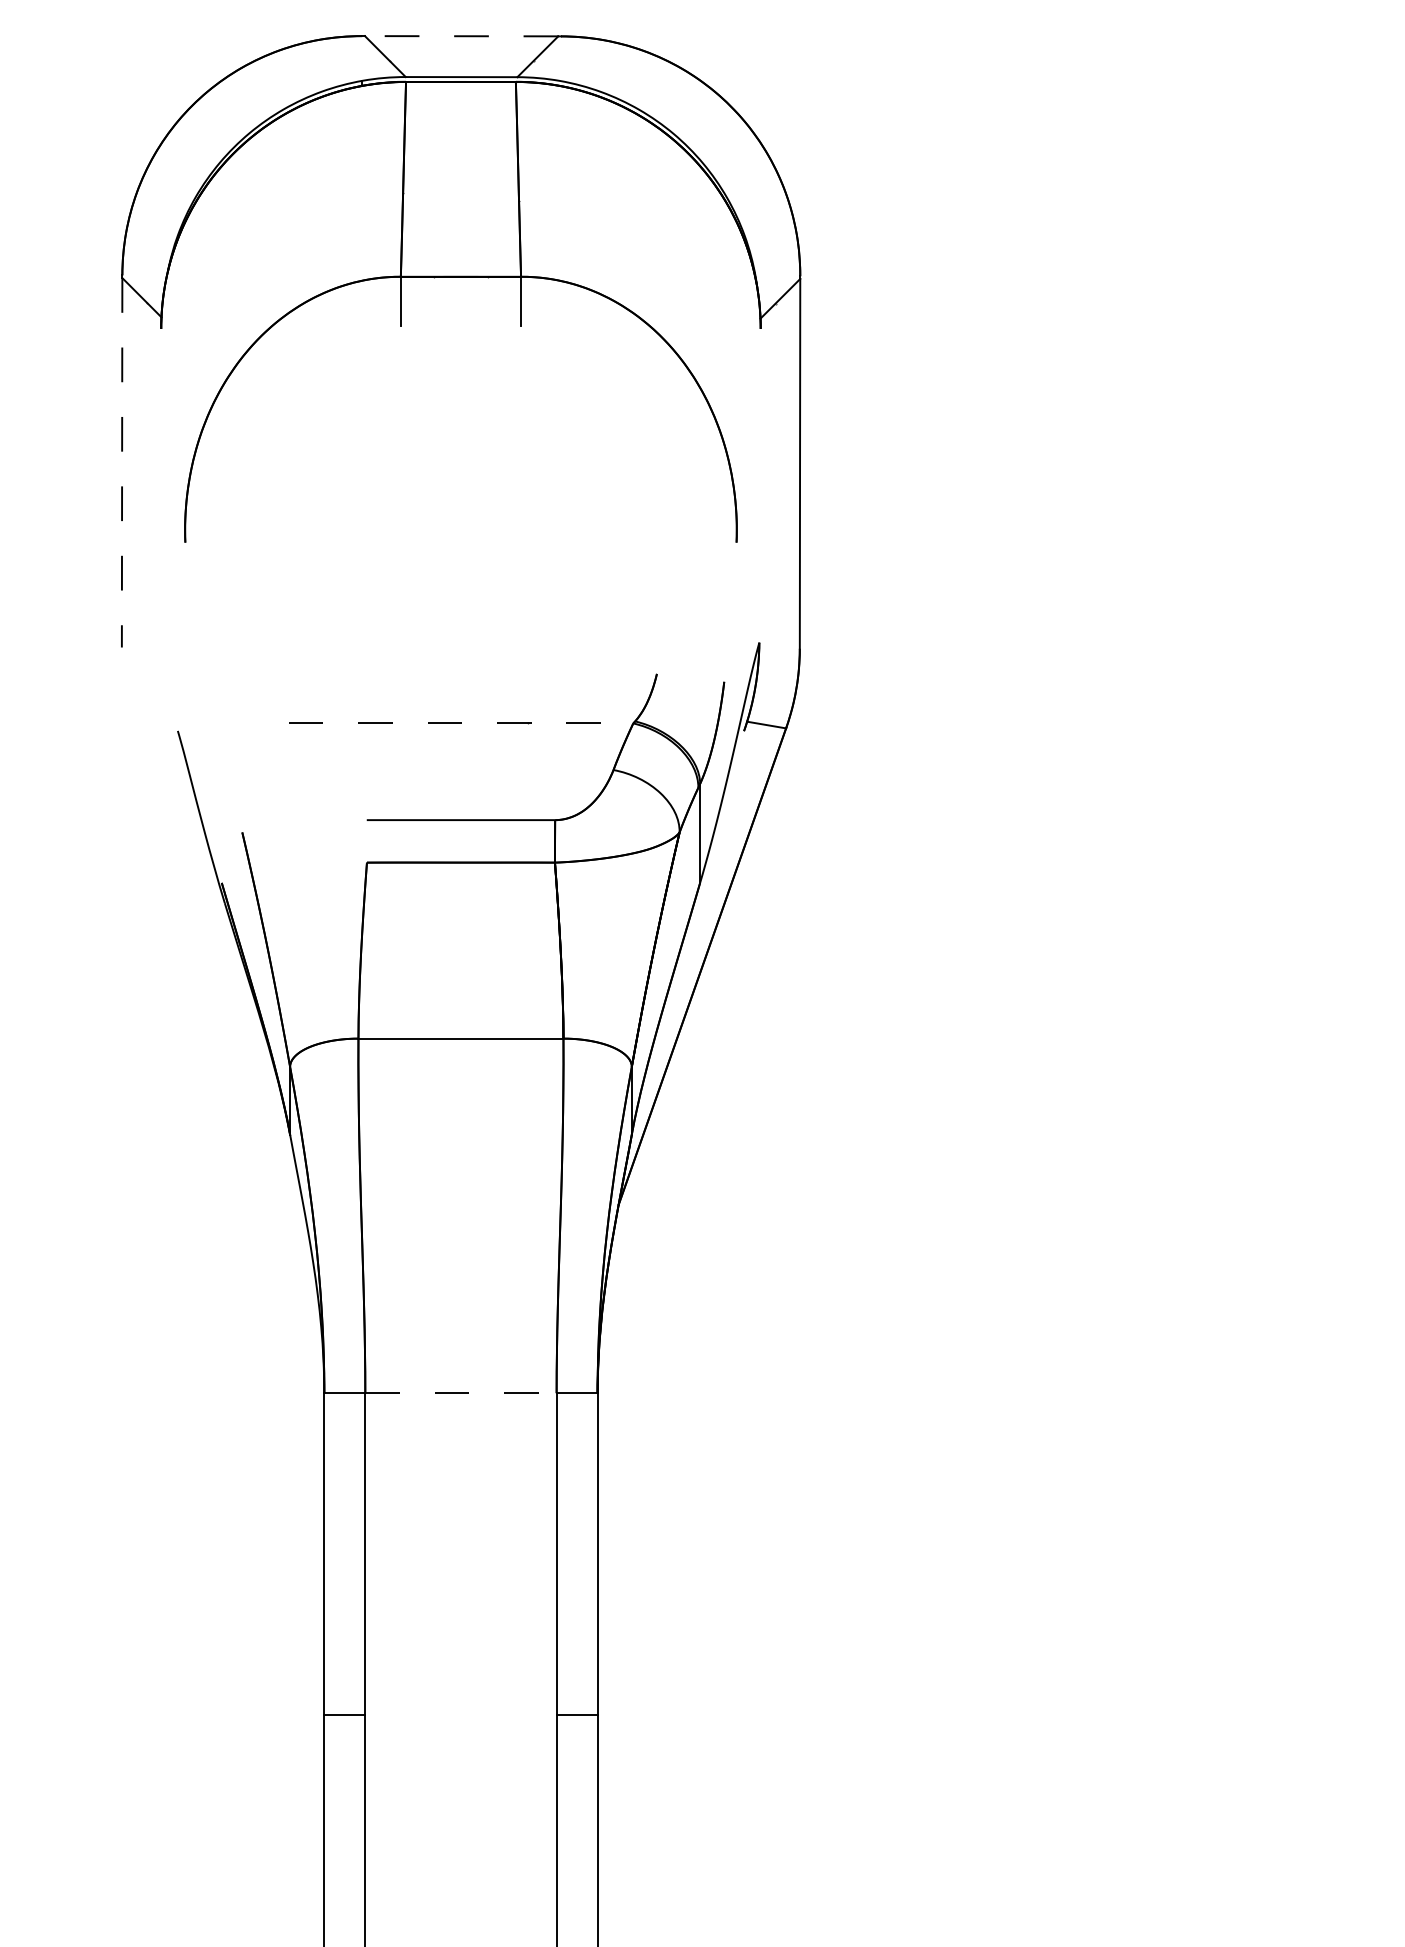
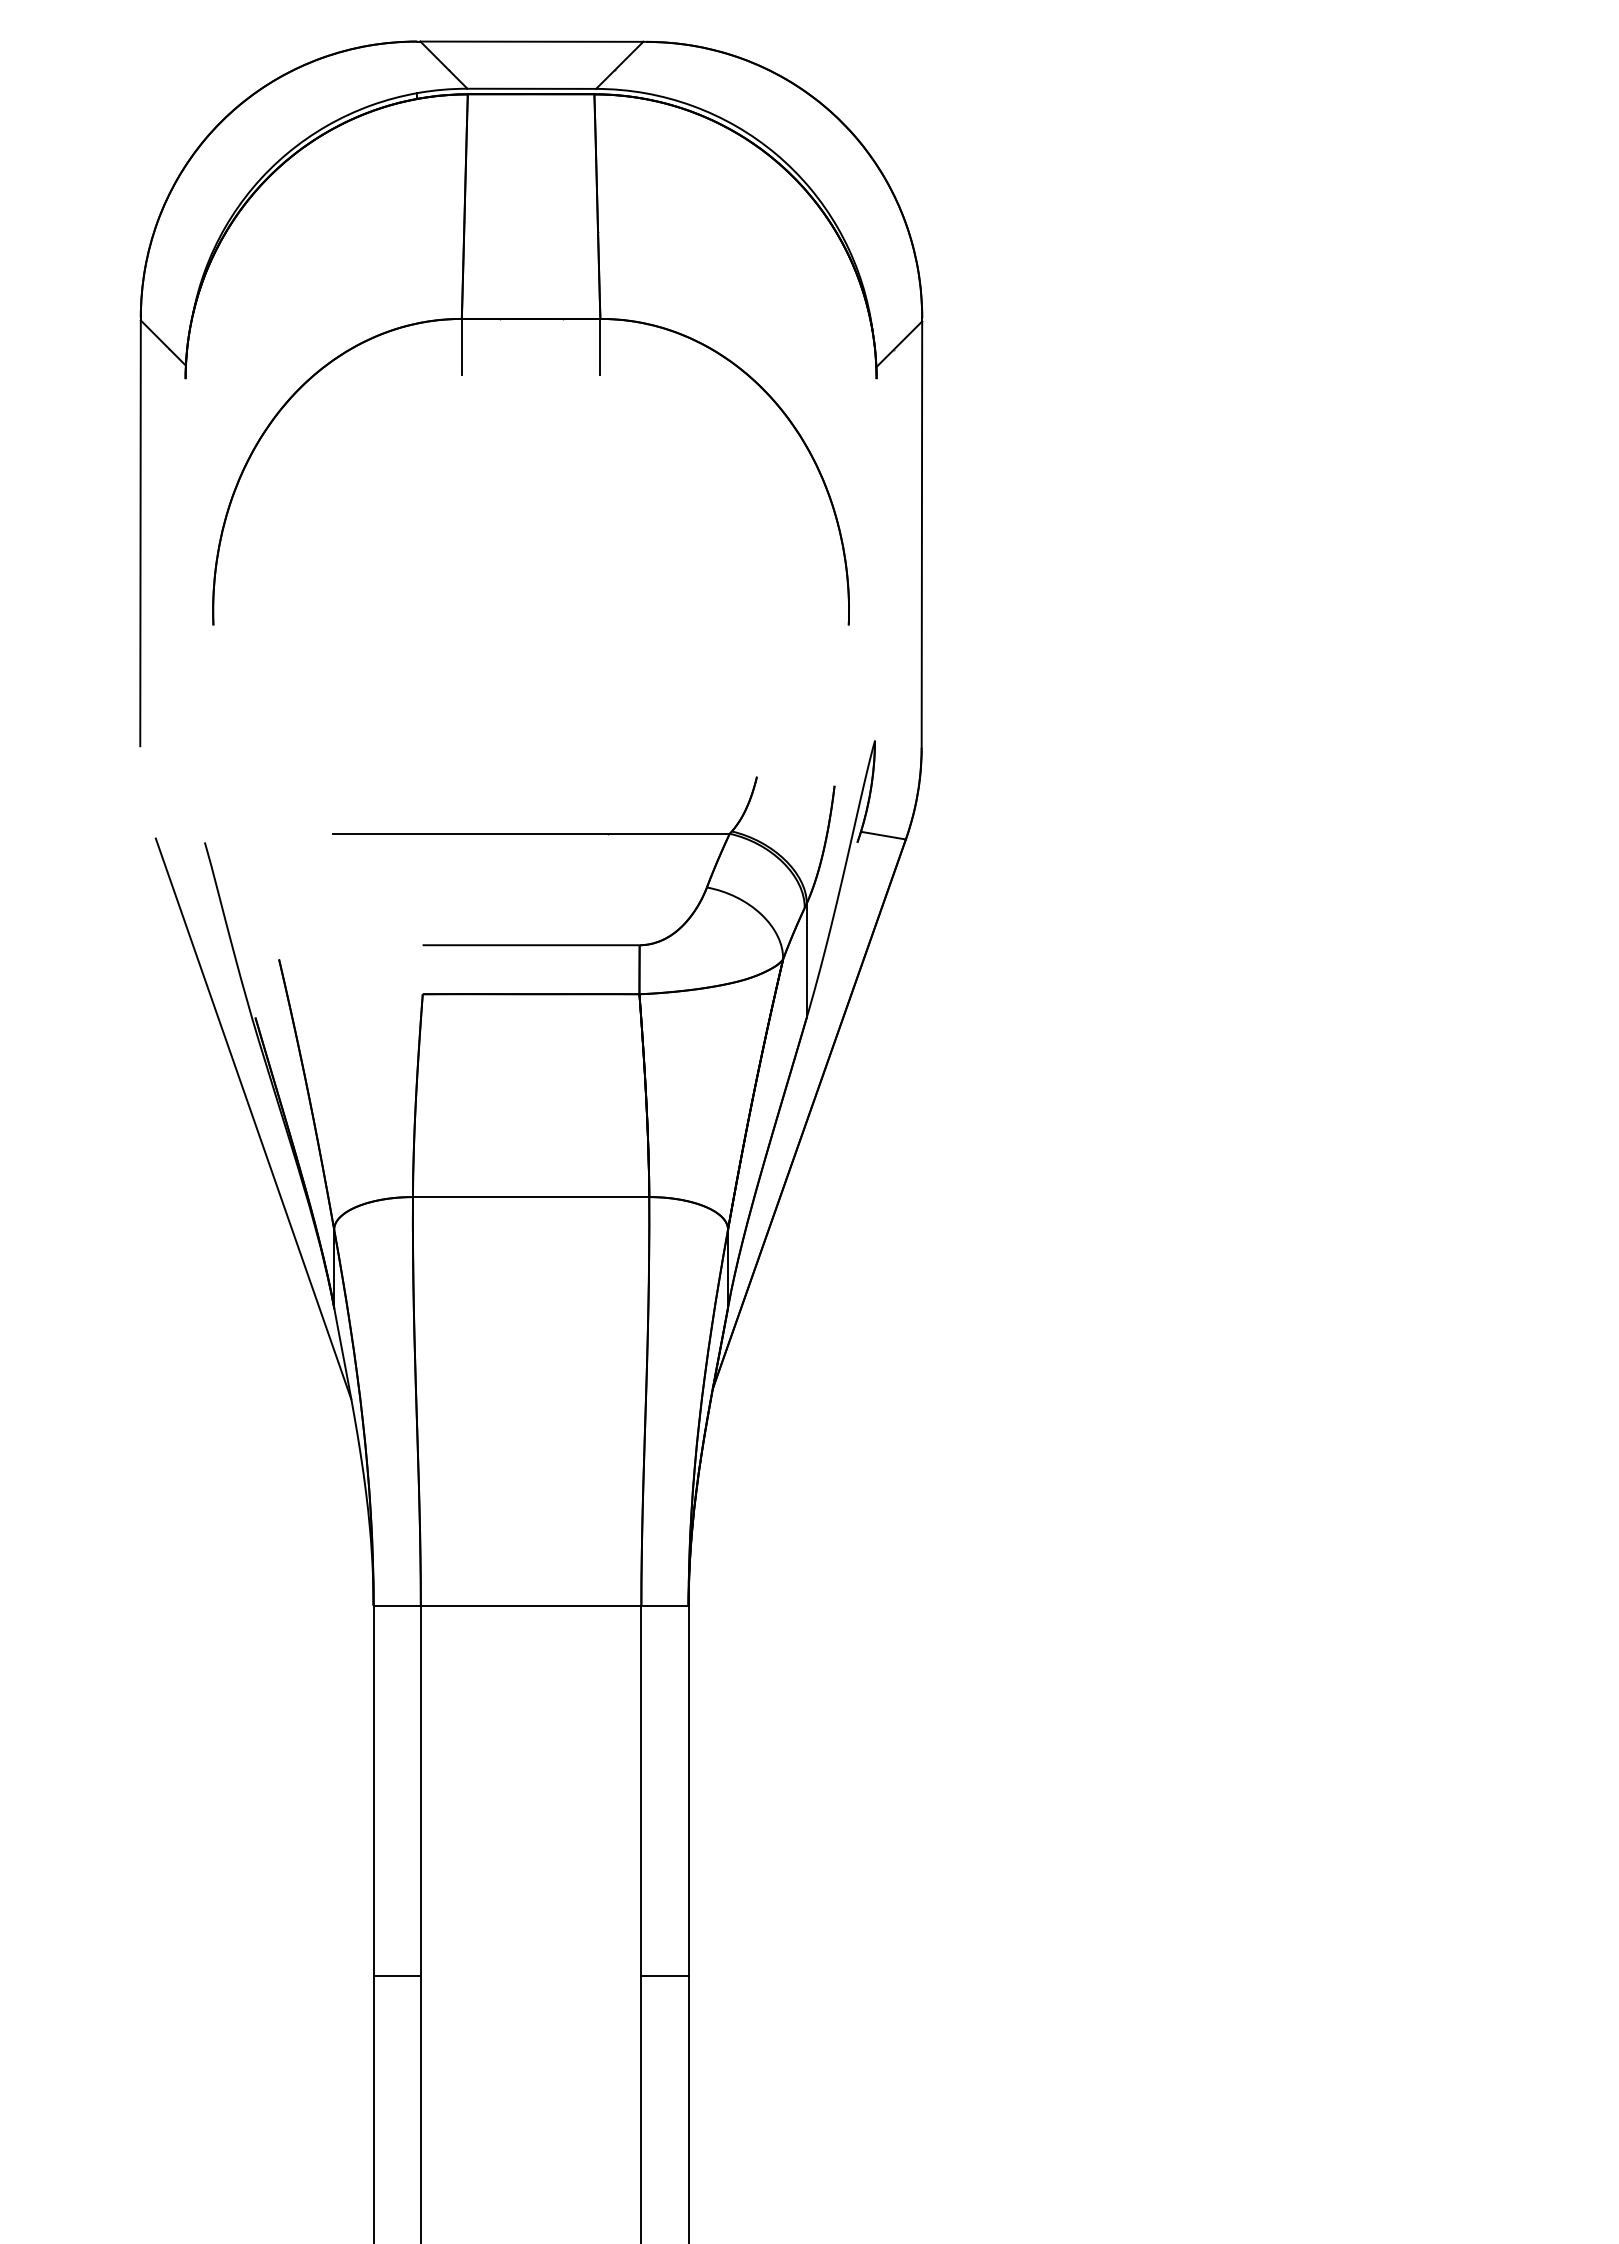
line: (461, 36) -> (531, 41), dashed -> solid
line: (122, 462) -> (140, 533), dashed -> solid
line: (461, 723) -> (531, 833), dashed -> solid
line: (220, 970) -> (253, 1118), added
line: (461, 1392) -> (531, 1605), dashed -> solid

